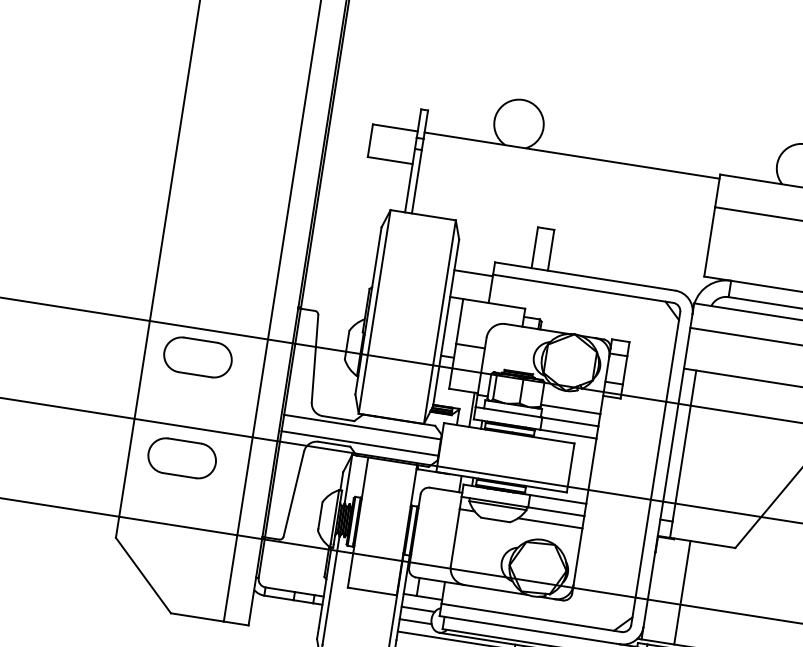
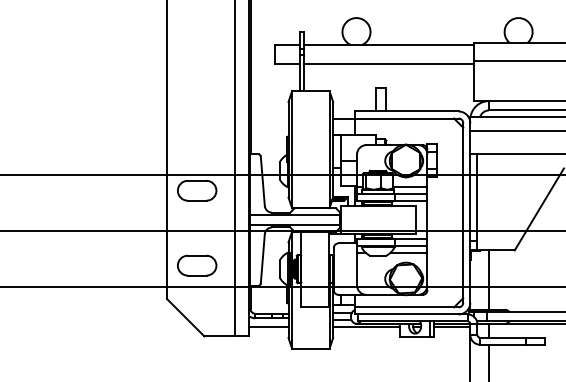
line: (566, 187) -> (388, 63), added
part: (182, 458) -> (197, 265), moved
line: (285, 613) -> (268, 326), added

